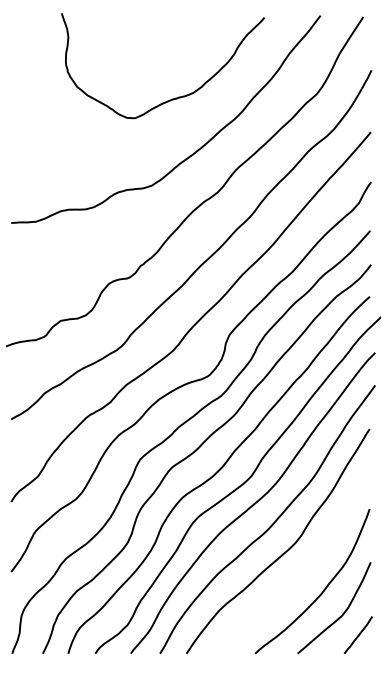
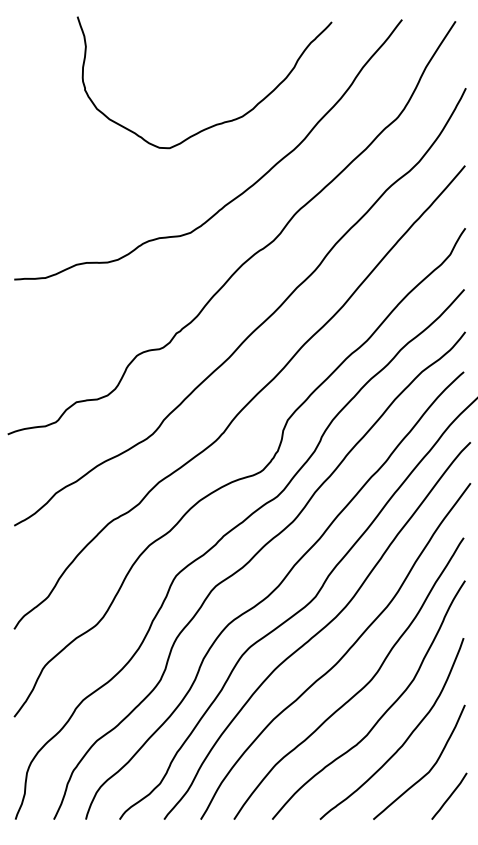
curve: (306, 567) -> (384, 711), added

